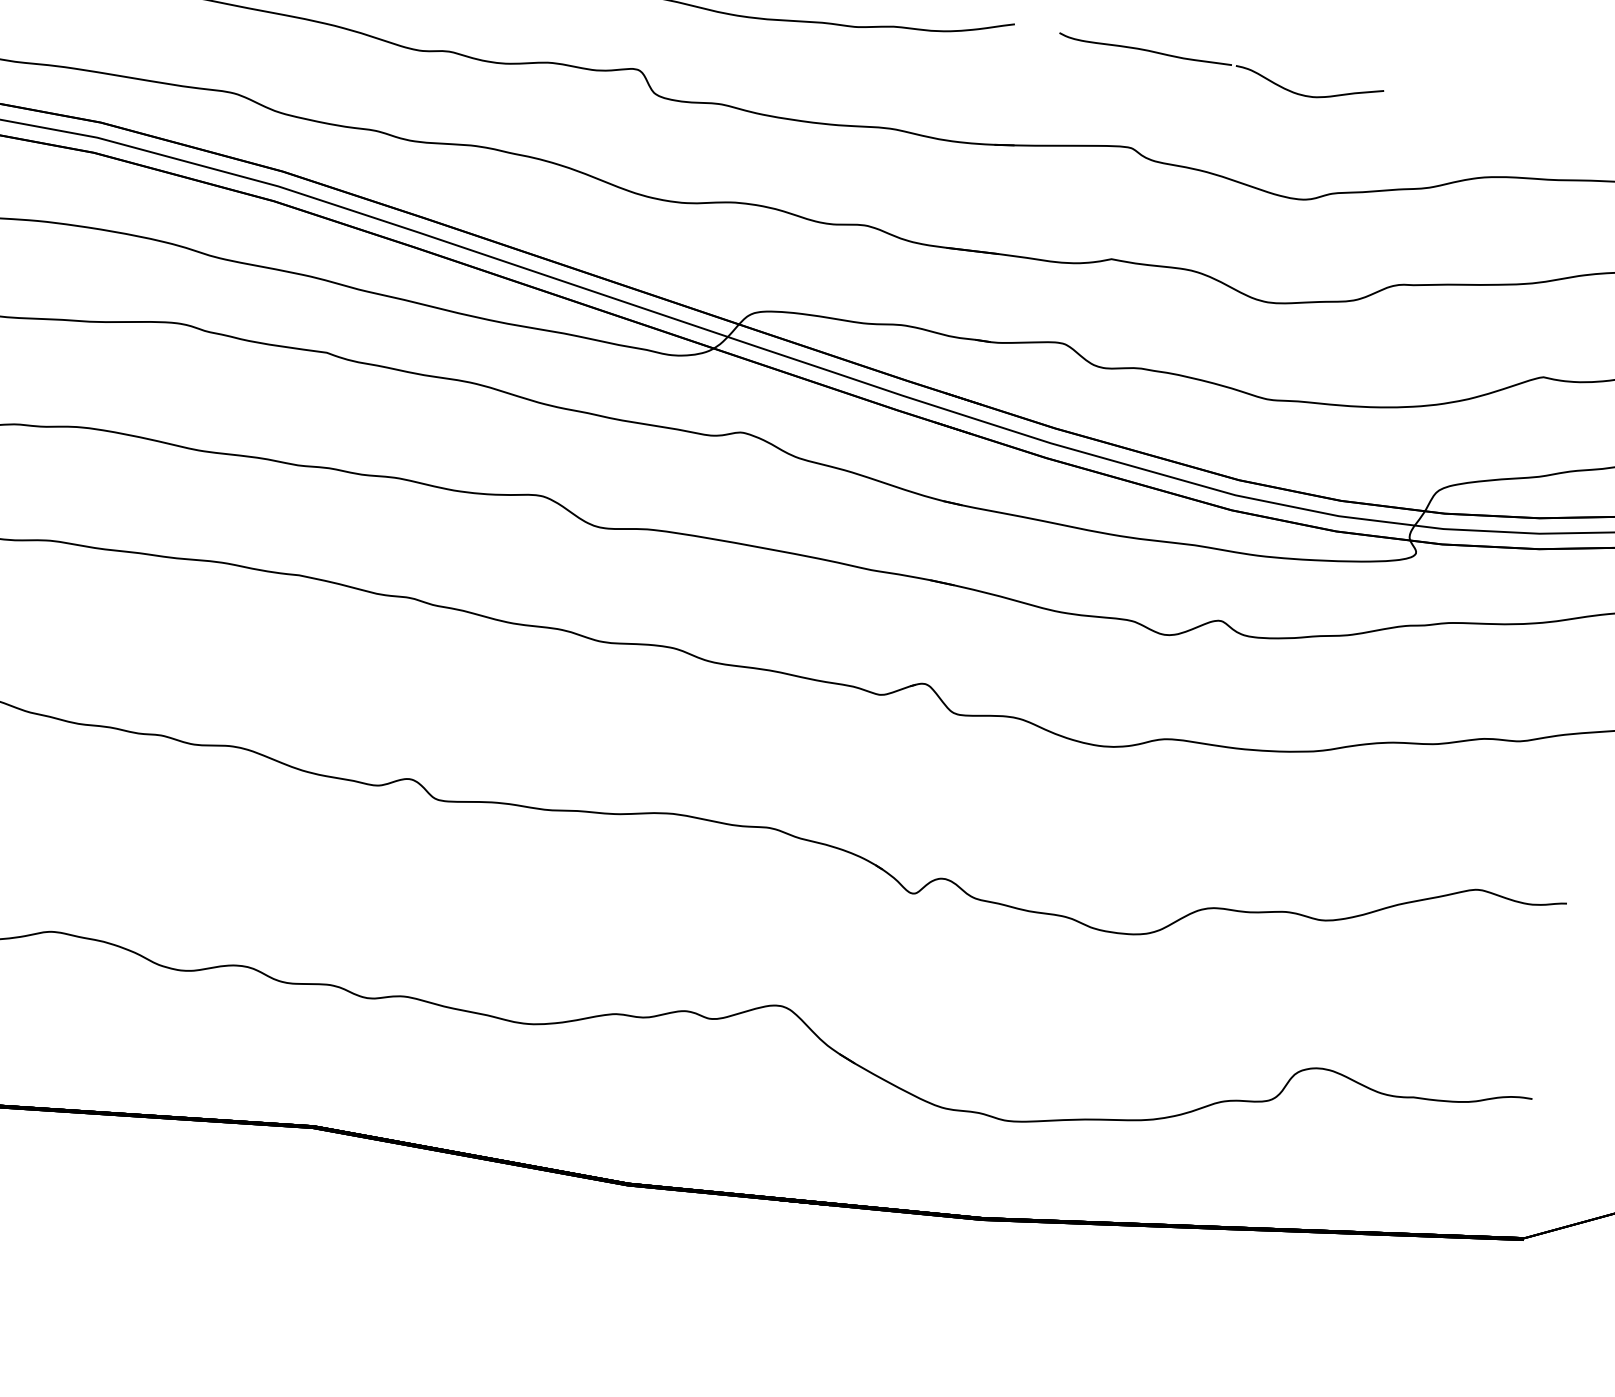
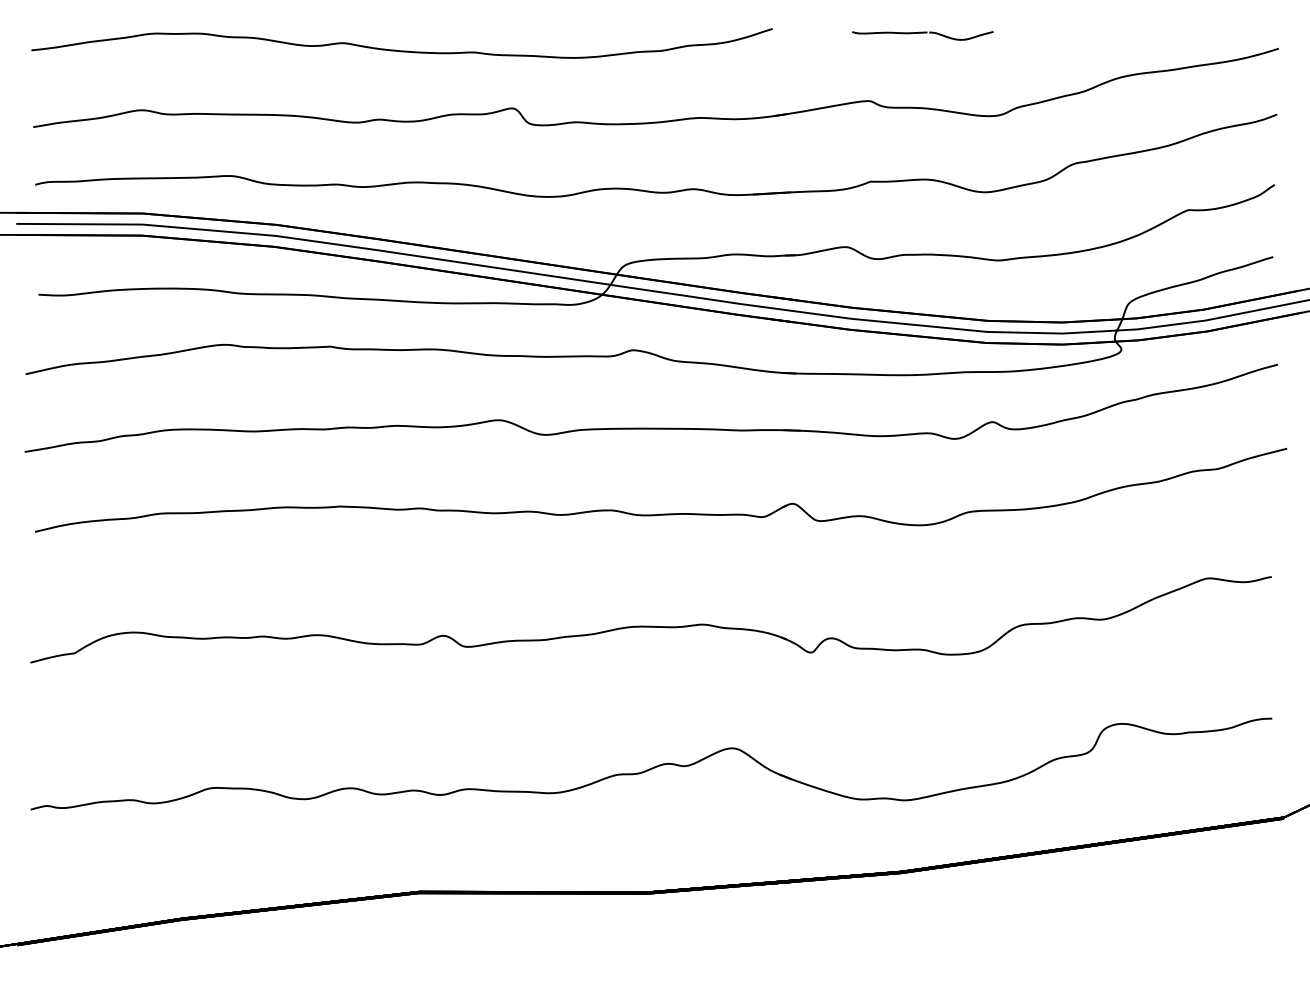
part: (1219, 70) -> (922, 35), size x0.6

